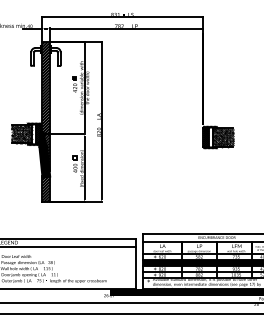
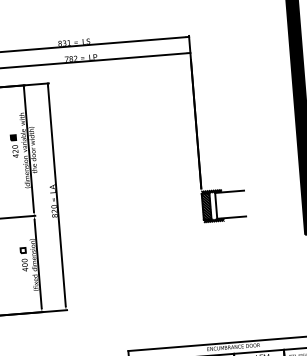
hatch: (222, 137) -> (229, 204), removed

